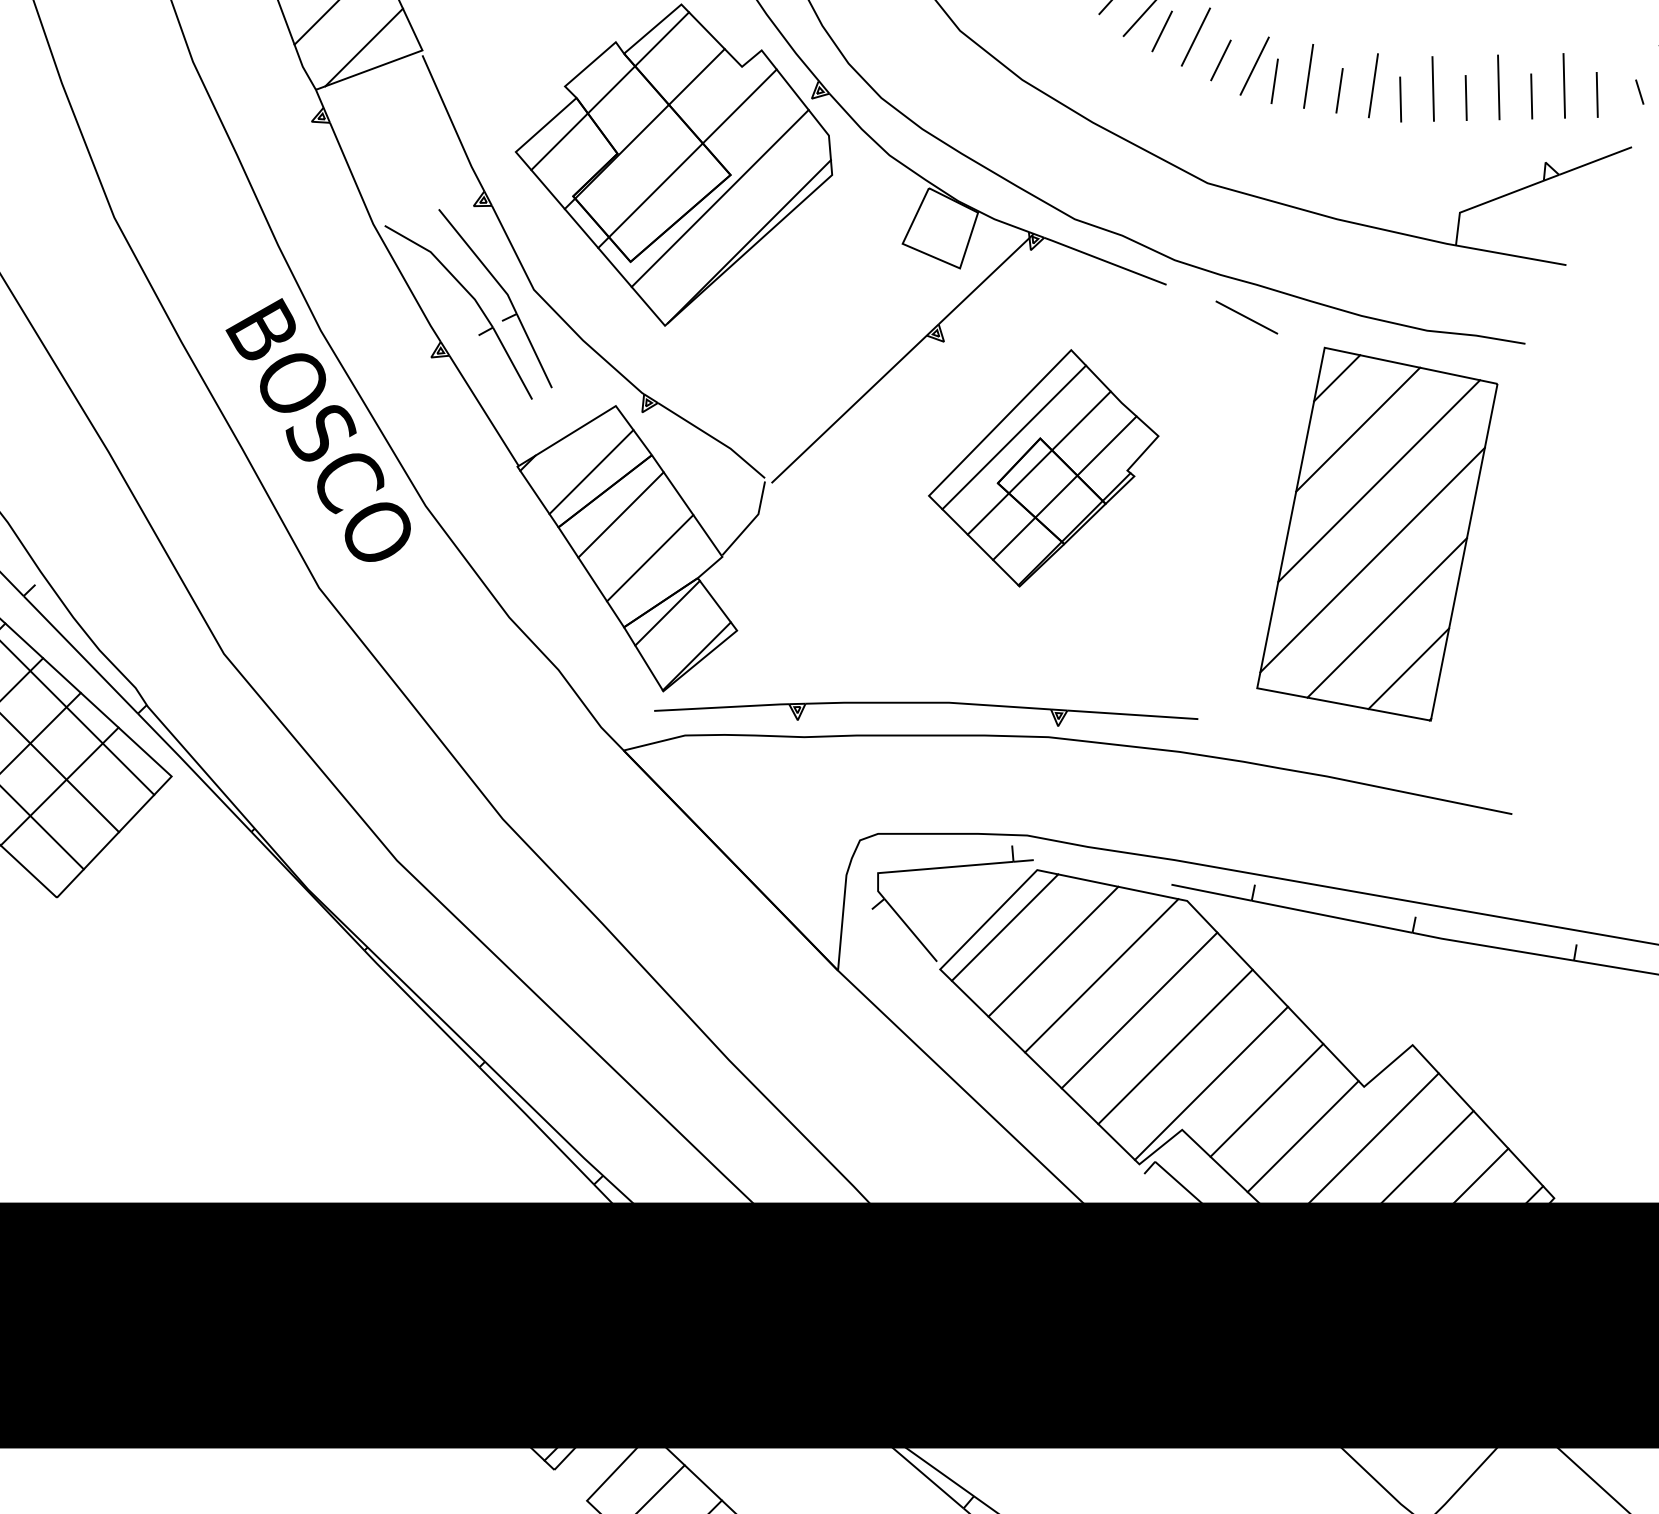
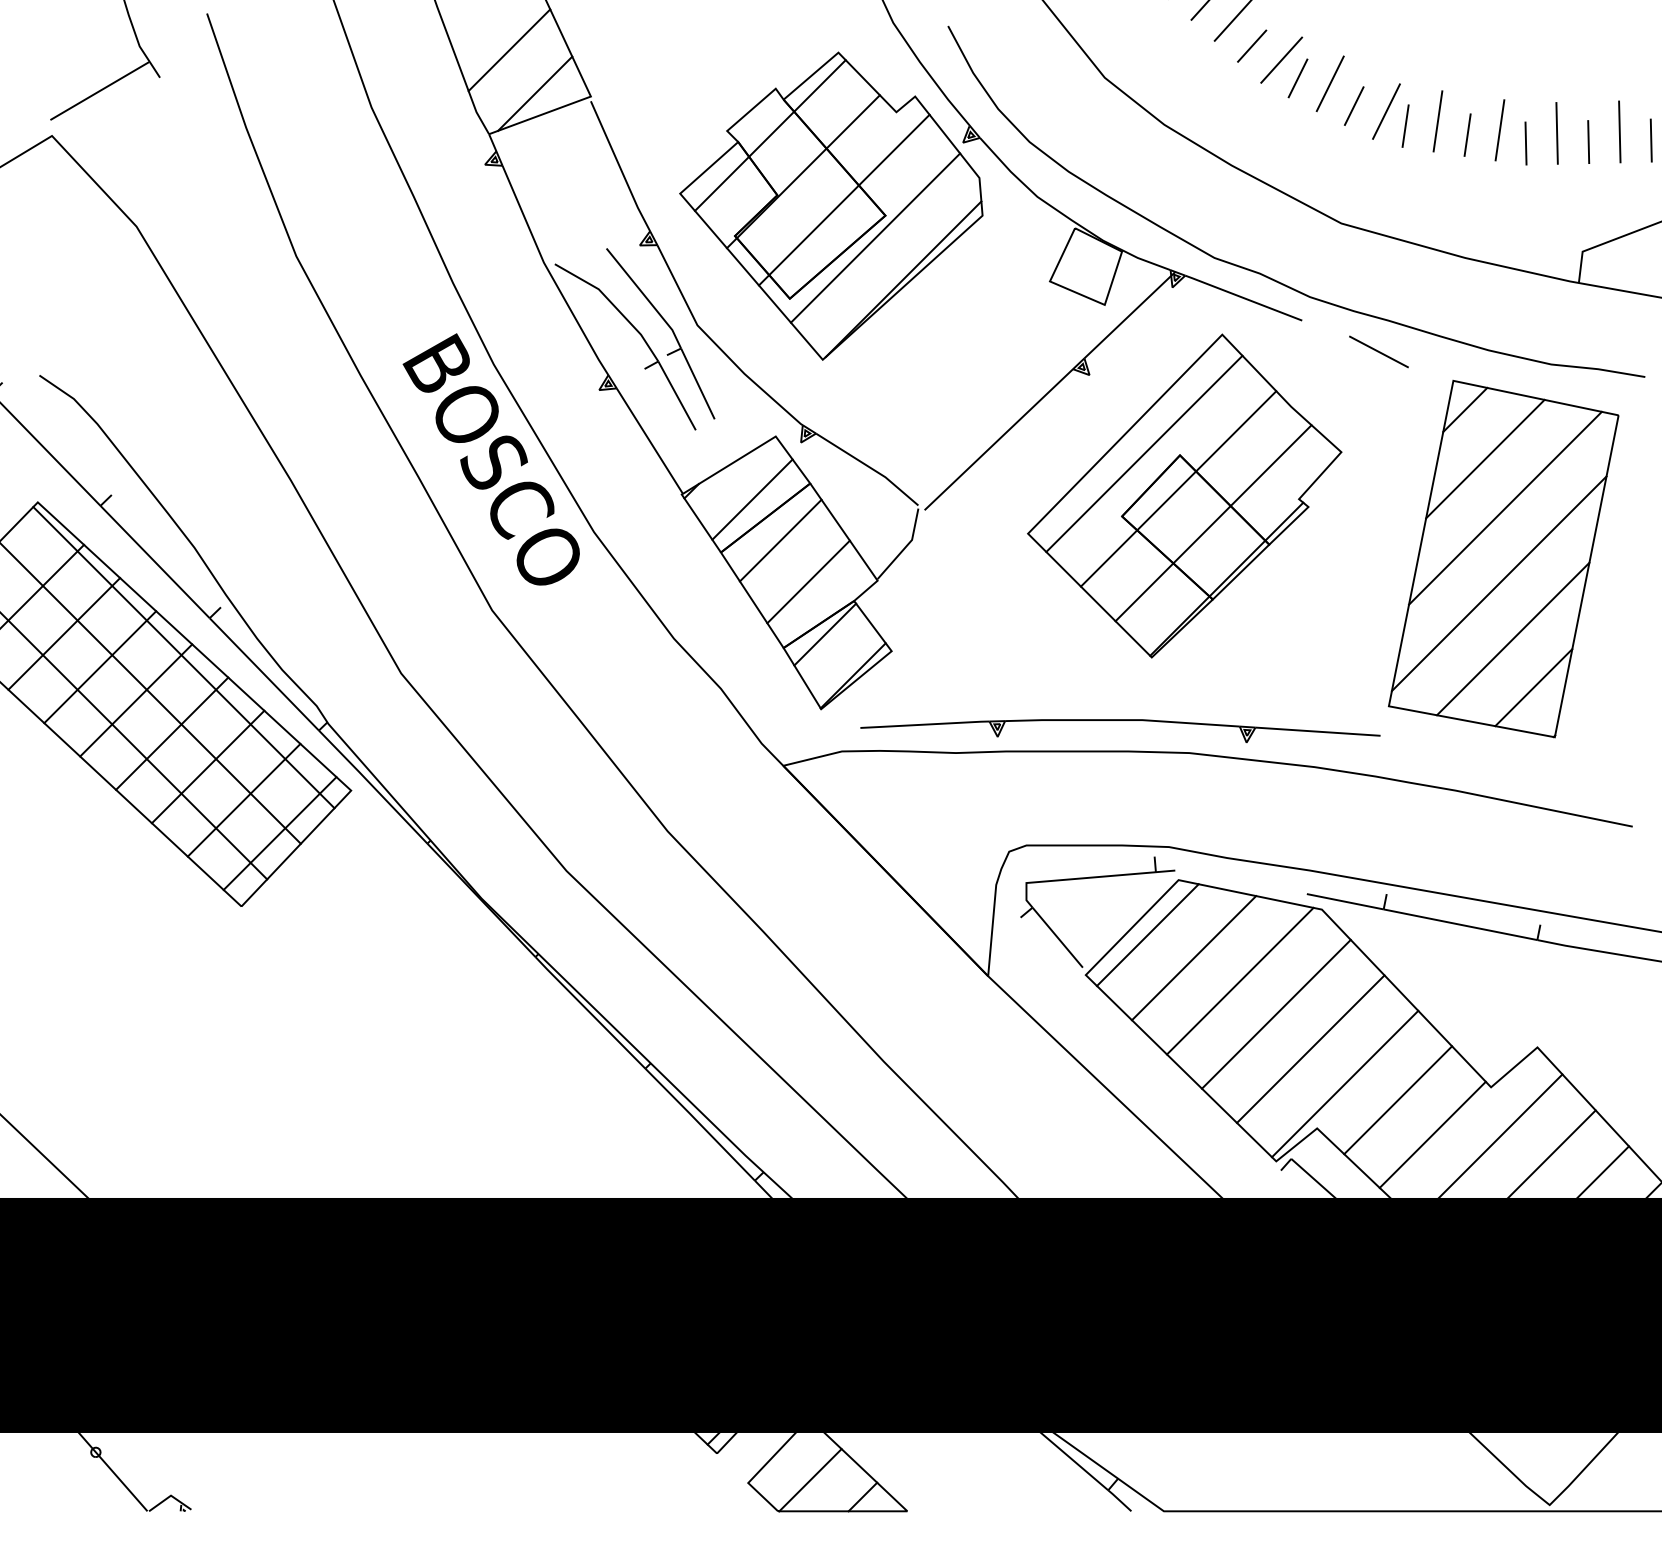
part: (1043, 467) -> (1184, 495), size x1.43
part: (926, 703) -> (1120, 720), moved
line: (96, 821) -> (279, 833), added

